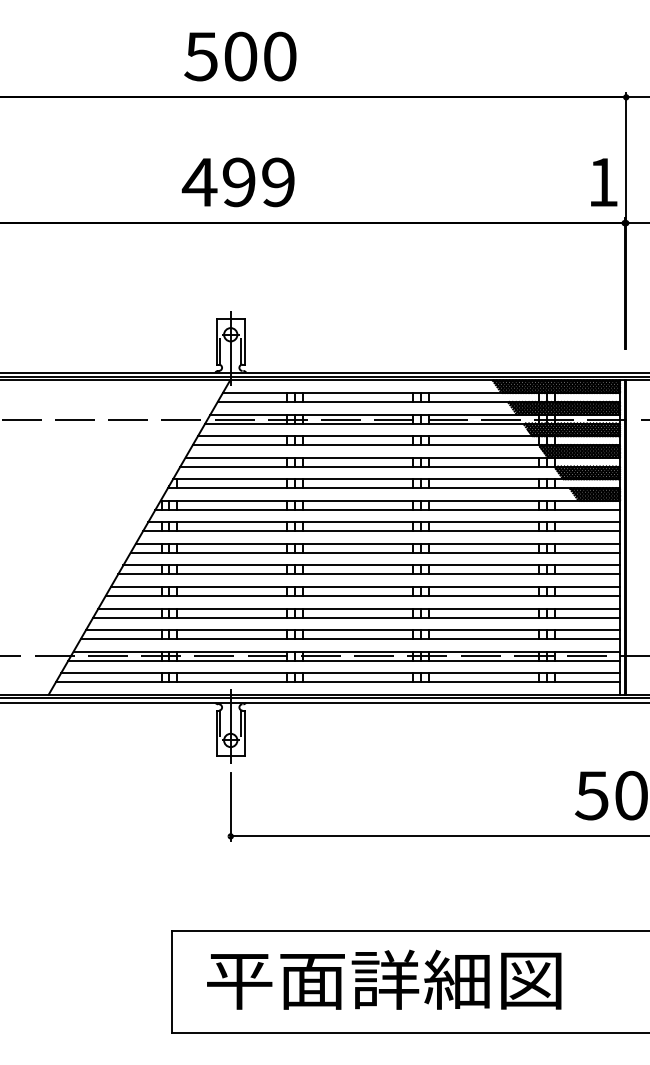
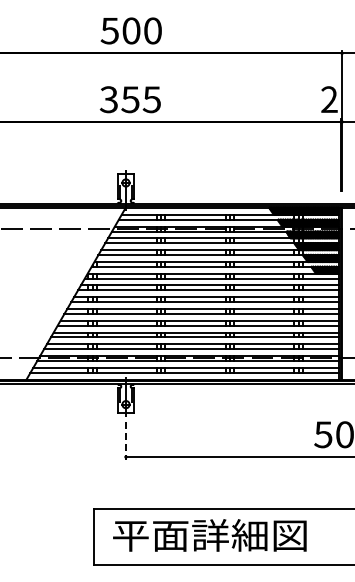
text: (237, 181) -> (129, 99), 499 -> 355
text: (603, 181) -> (329, 99), 1 -> 2
line: (231, 807) -> (126, 441), solid -> dashed

